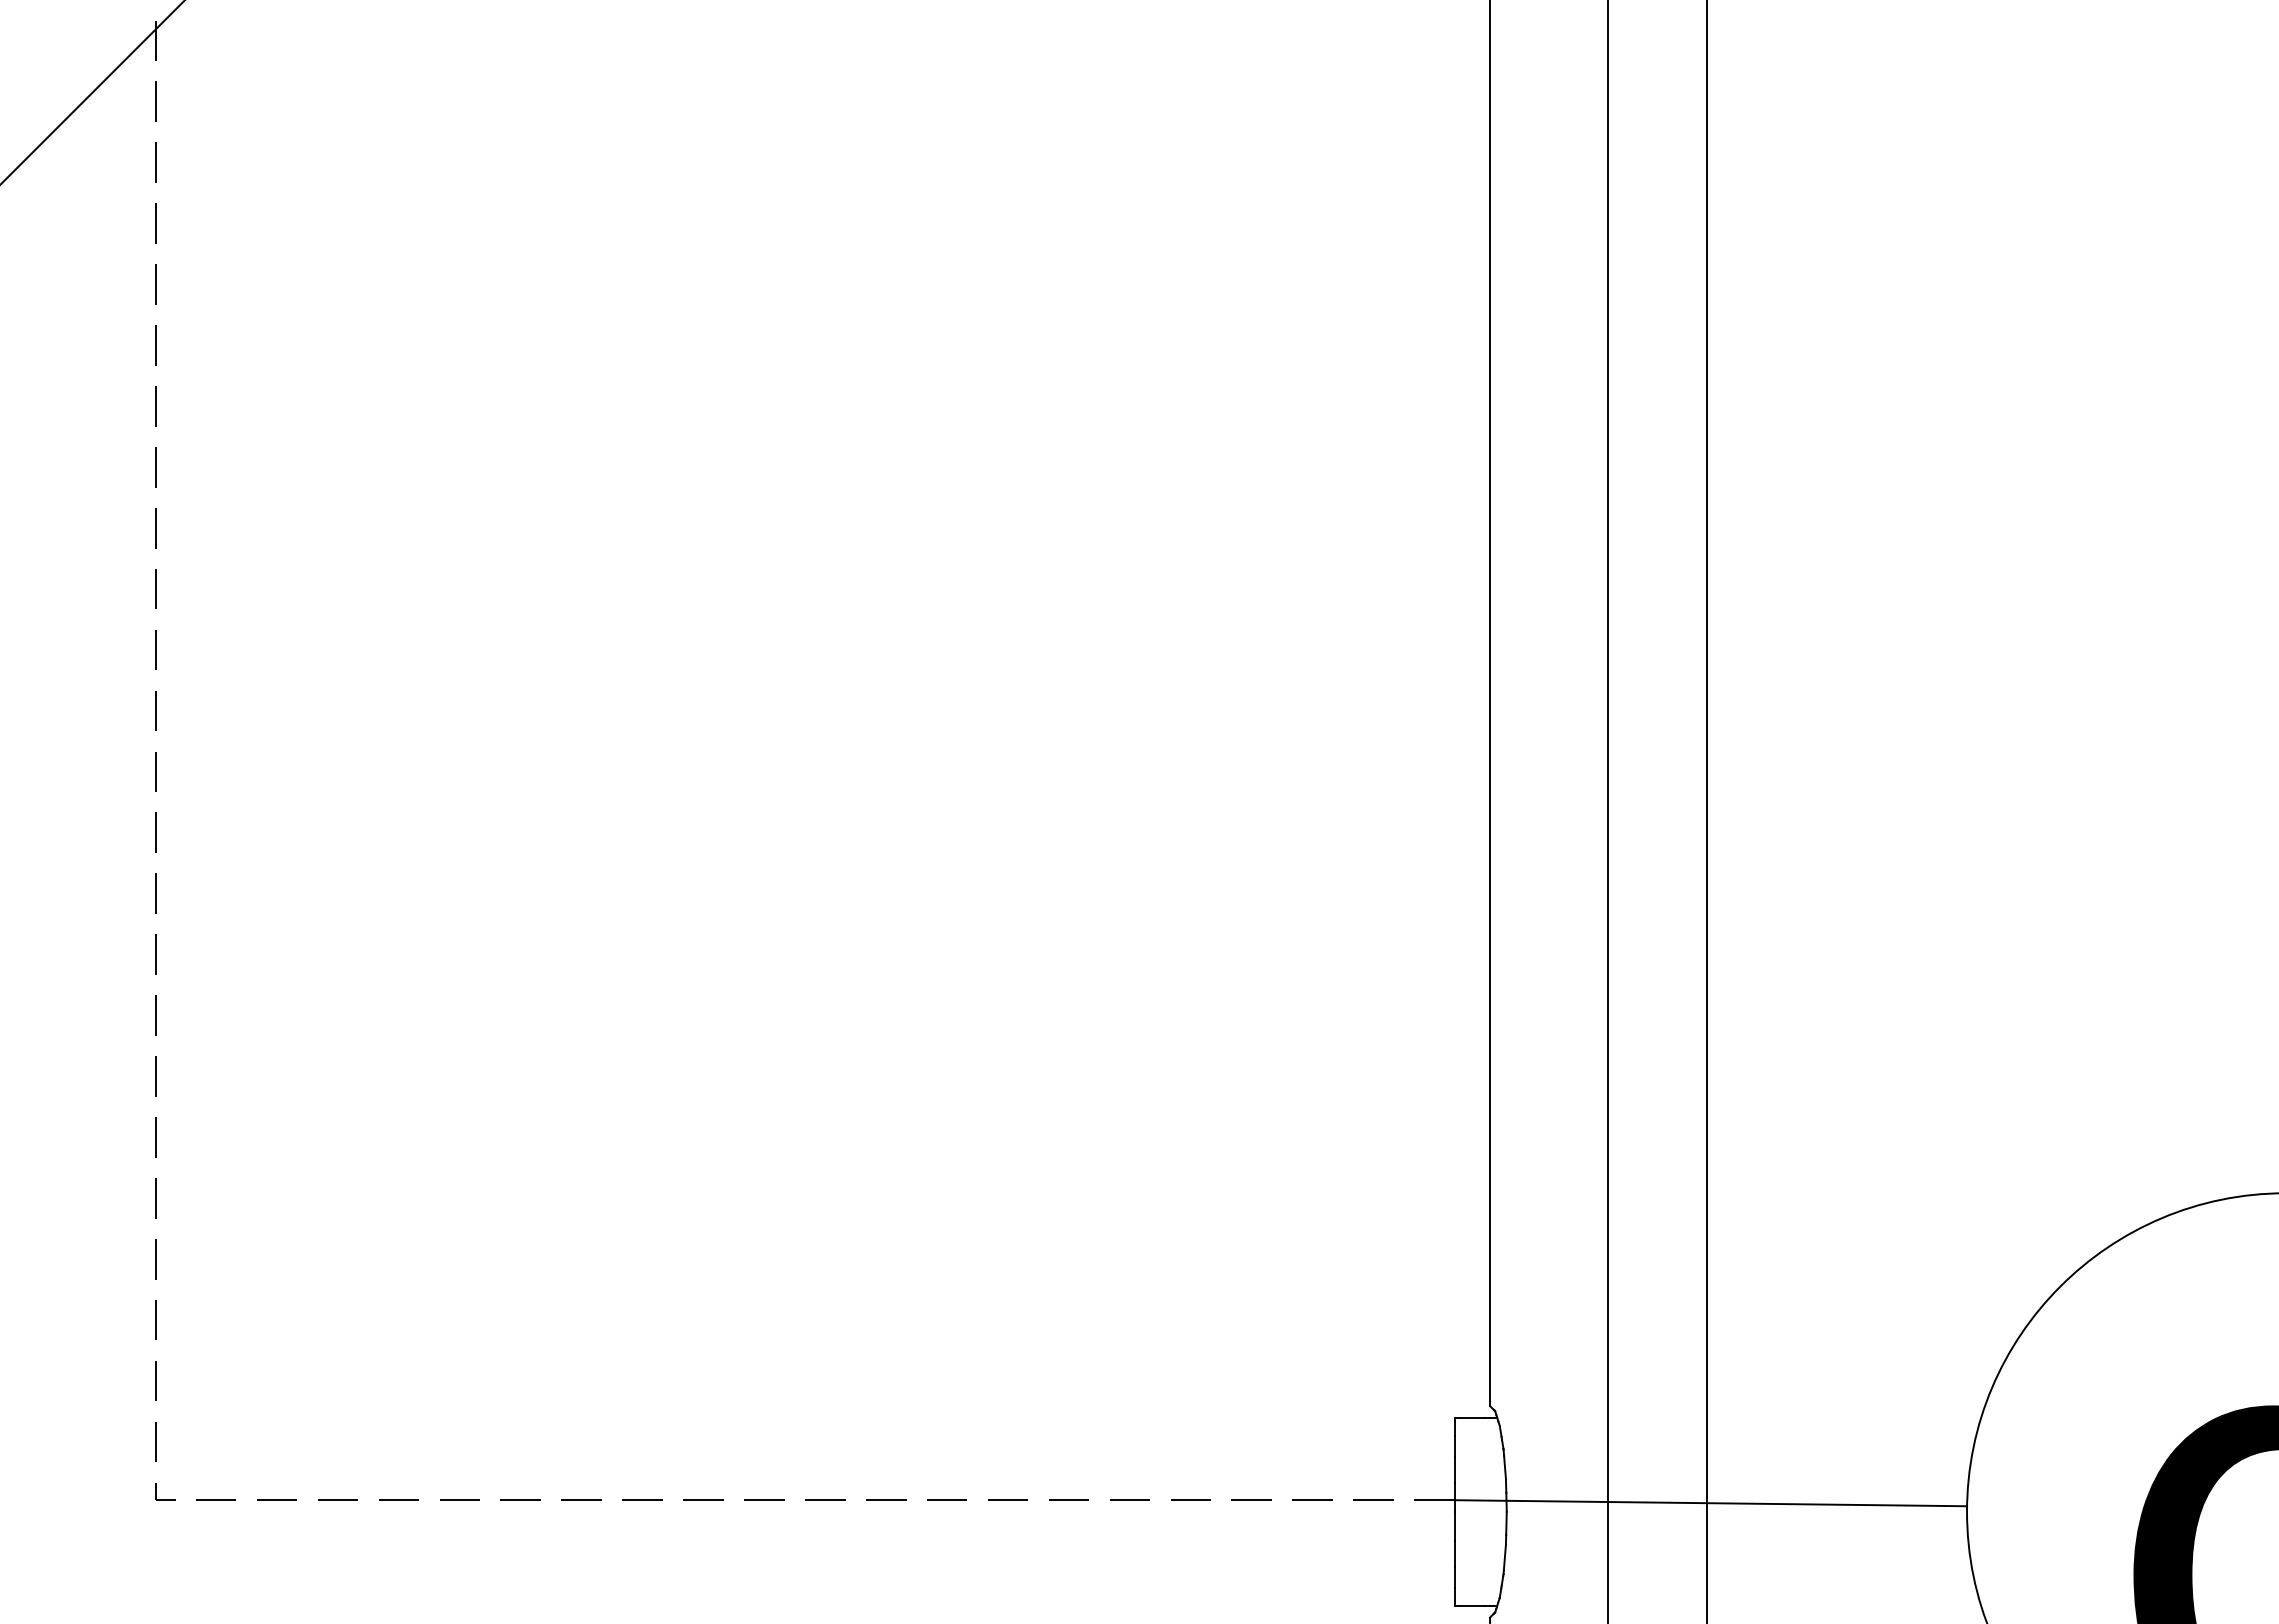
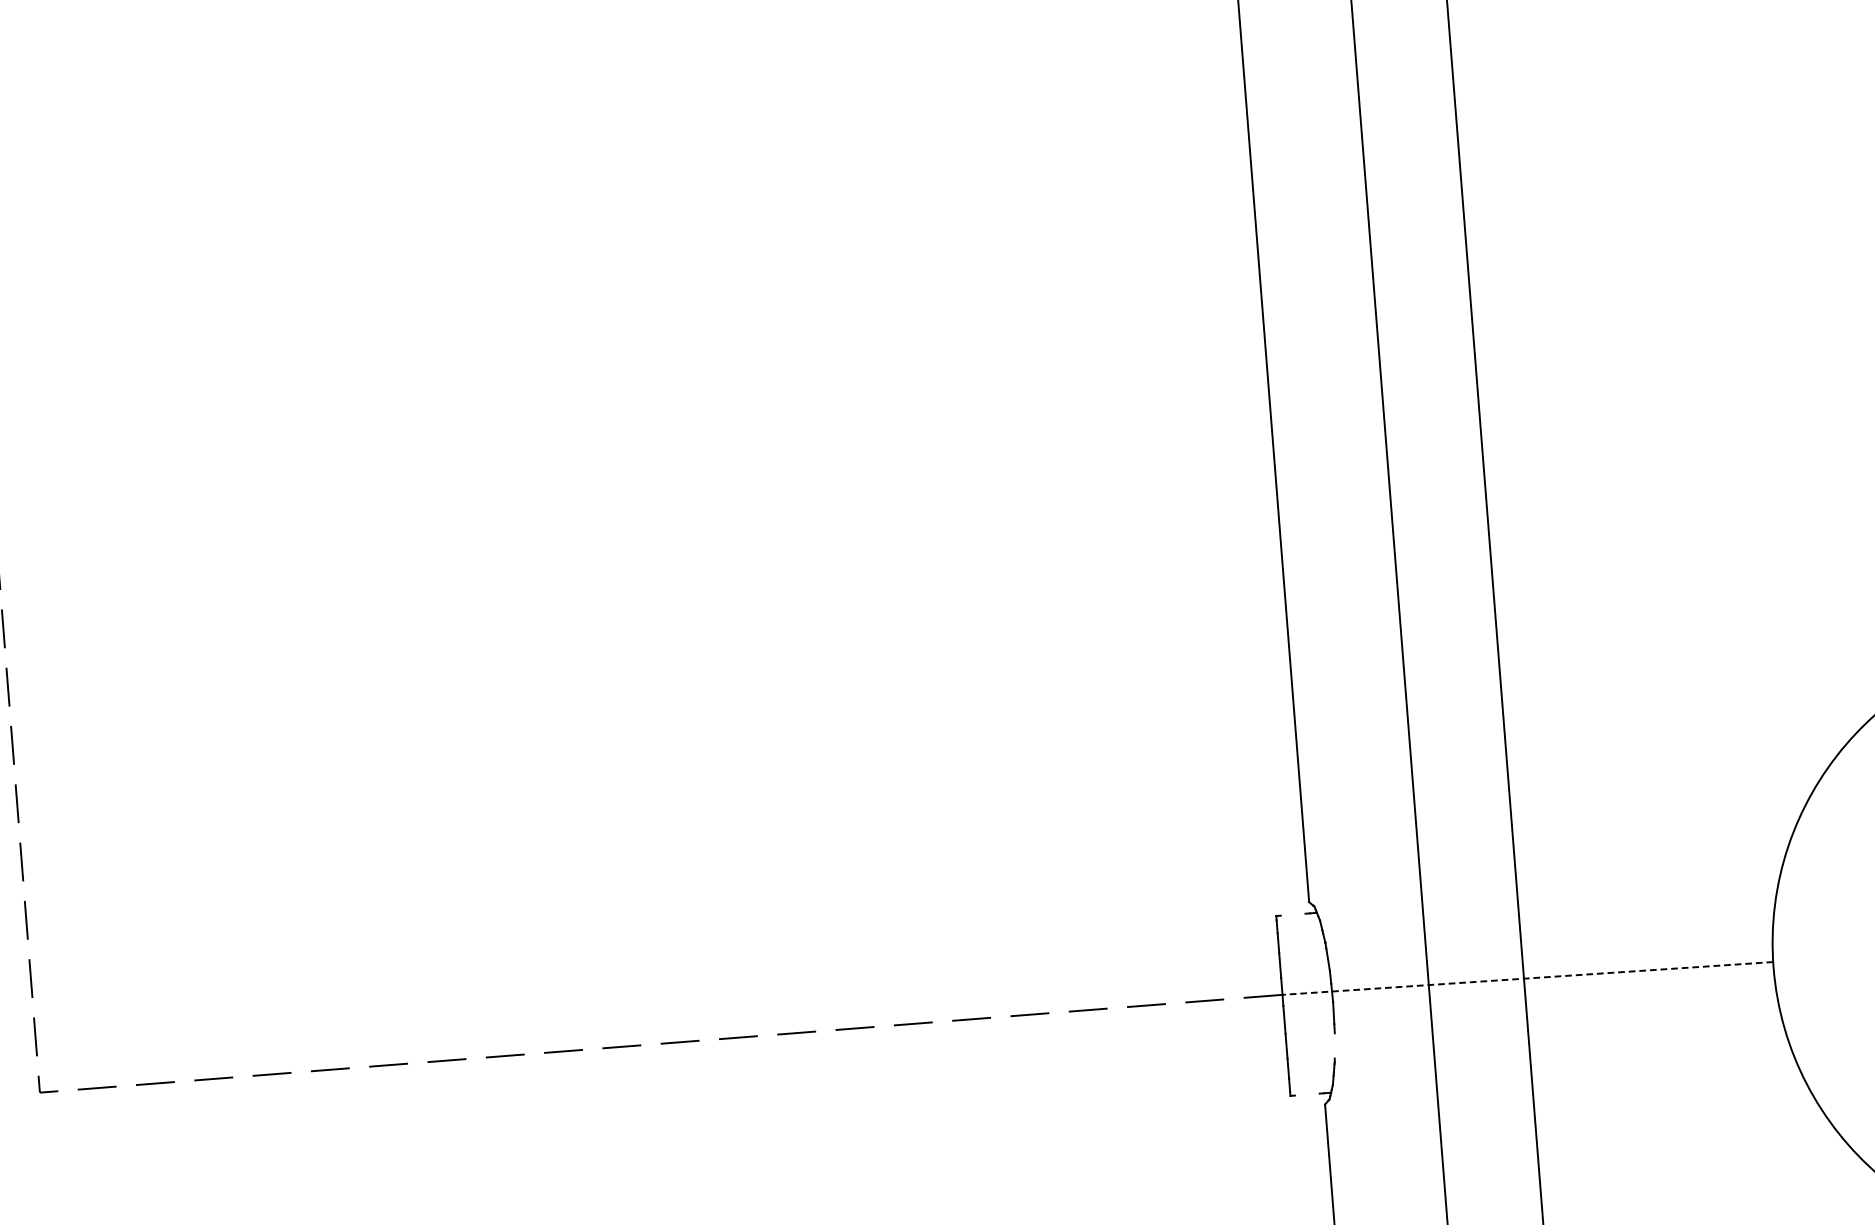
line: (1472, 1417) -> (1293, 914), removed
line: (1710, 1503) -> (1527, 978), solid -> dashed
line: (1504, 1557) -> (1334, 1045), removed
line: (1472, 1605) -> (1307, 1094), removed

